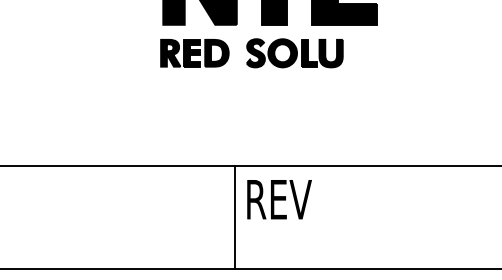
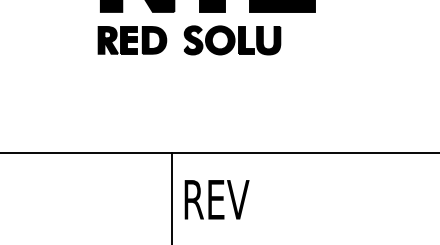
text: (279, 199) -> (217, 199), moved

